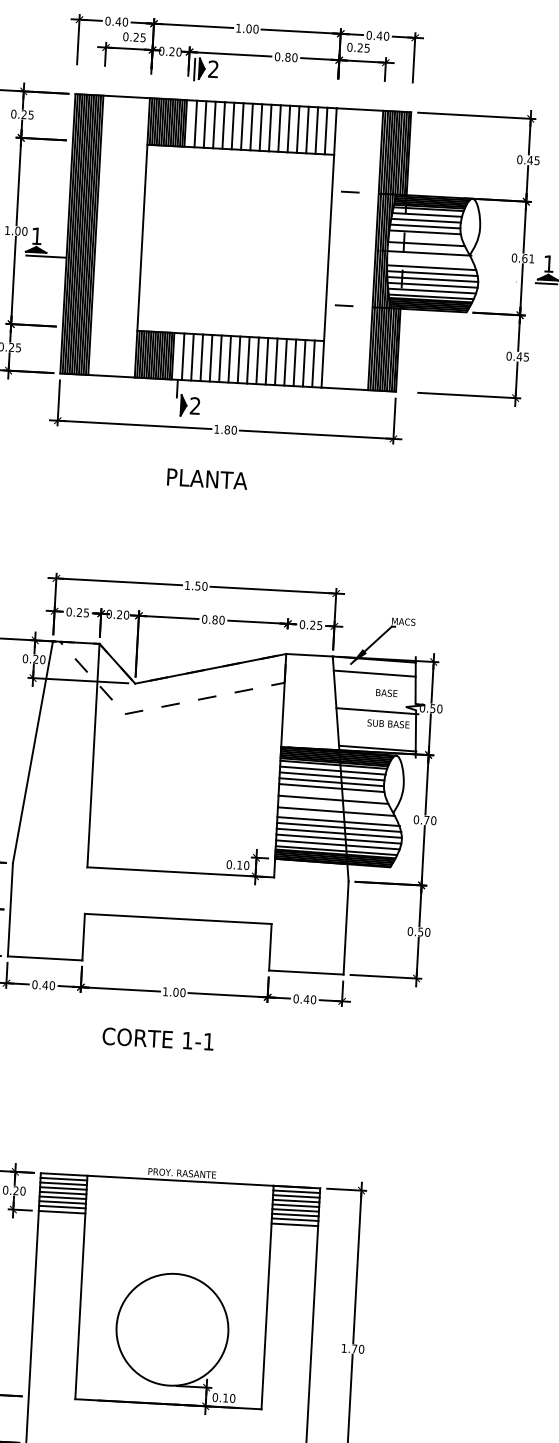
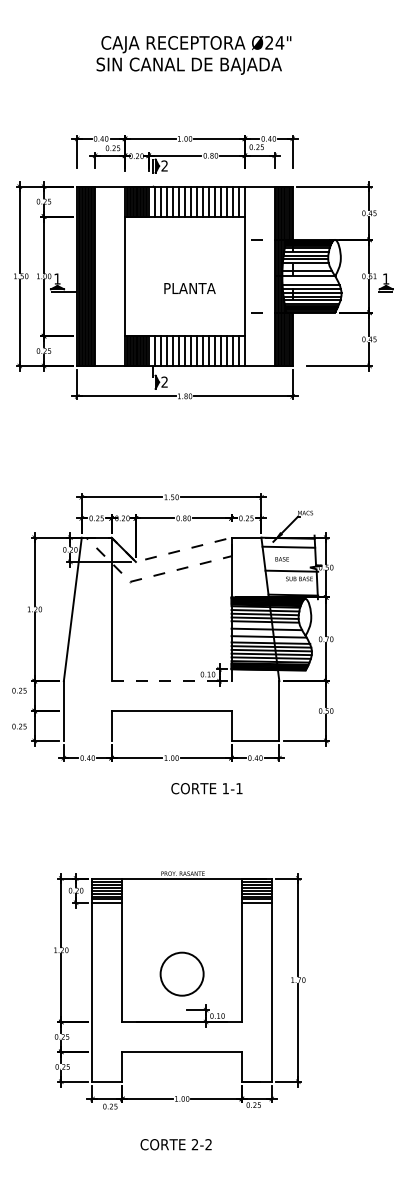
text: (206, 479) -> (189, 288), moved
line: (210, 668) -> (183, 549), removed
text: (385, 693) -> (281, 559), moved
line: (180, 872) -> (171, 681), solid -> dashed
line: (44, 957) -> (87, 740), removed
text: (157, 1038) -> (206, 788), moved
circle: (173, 1330) -> (182, 974), size x0.6

